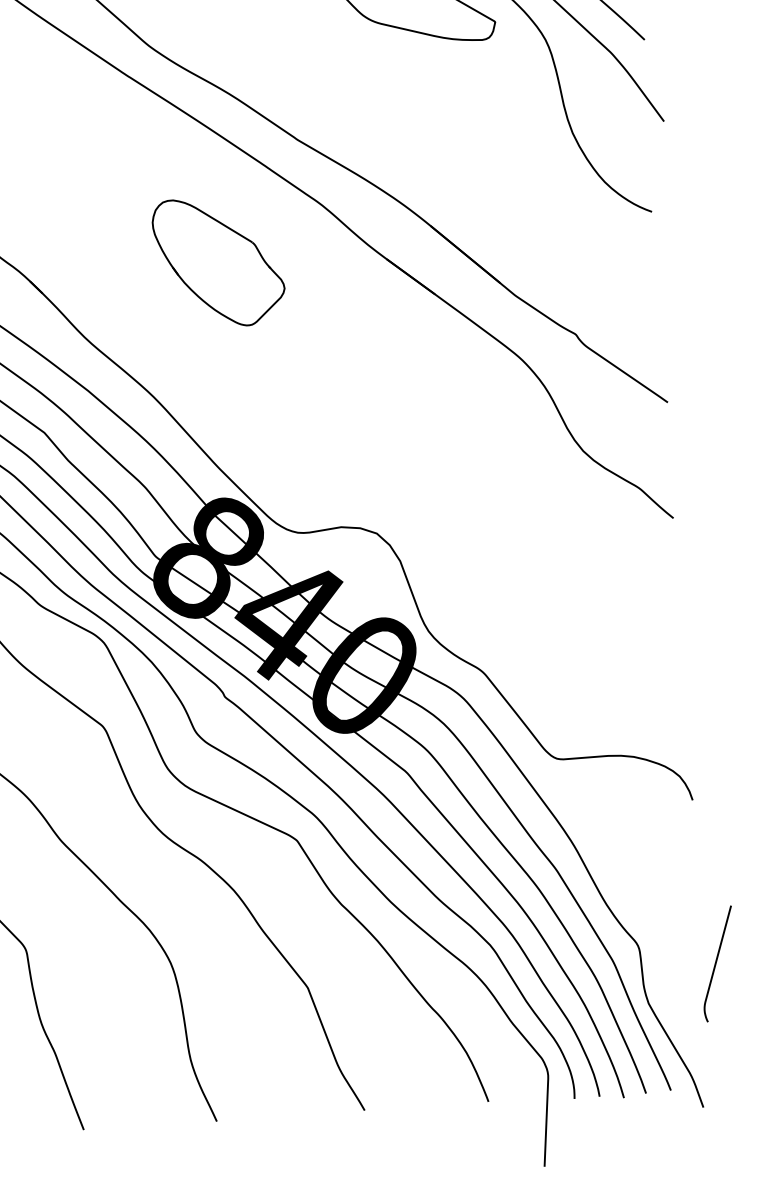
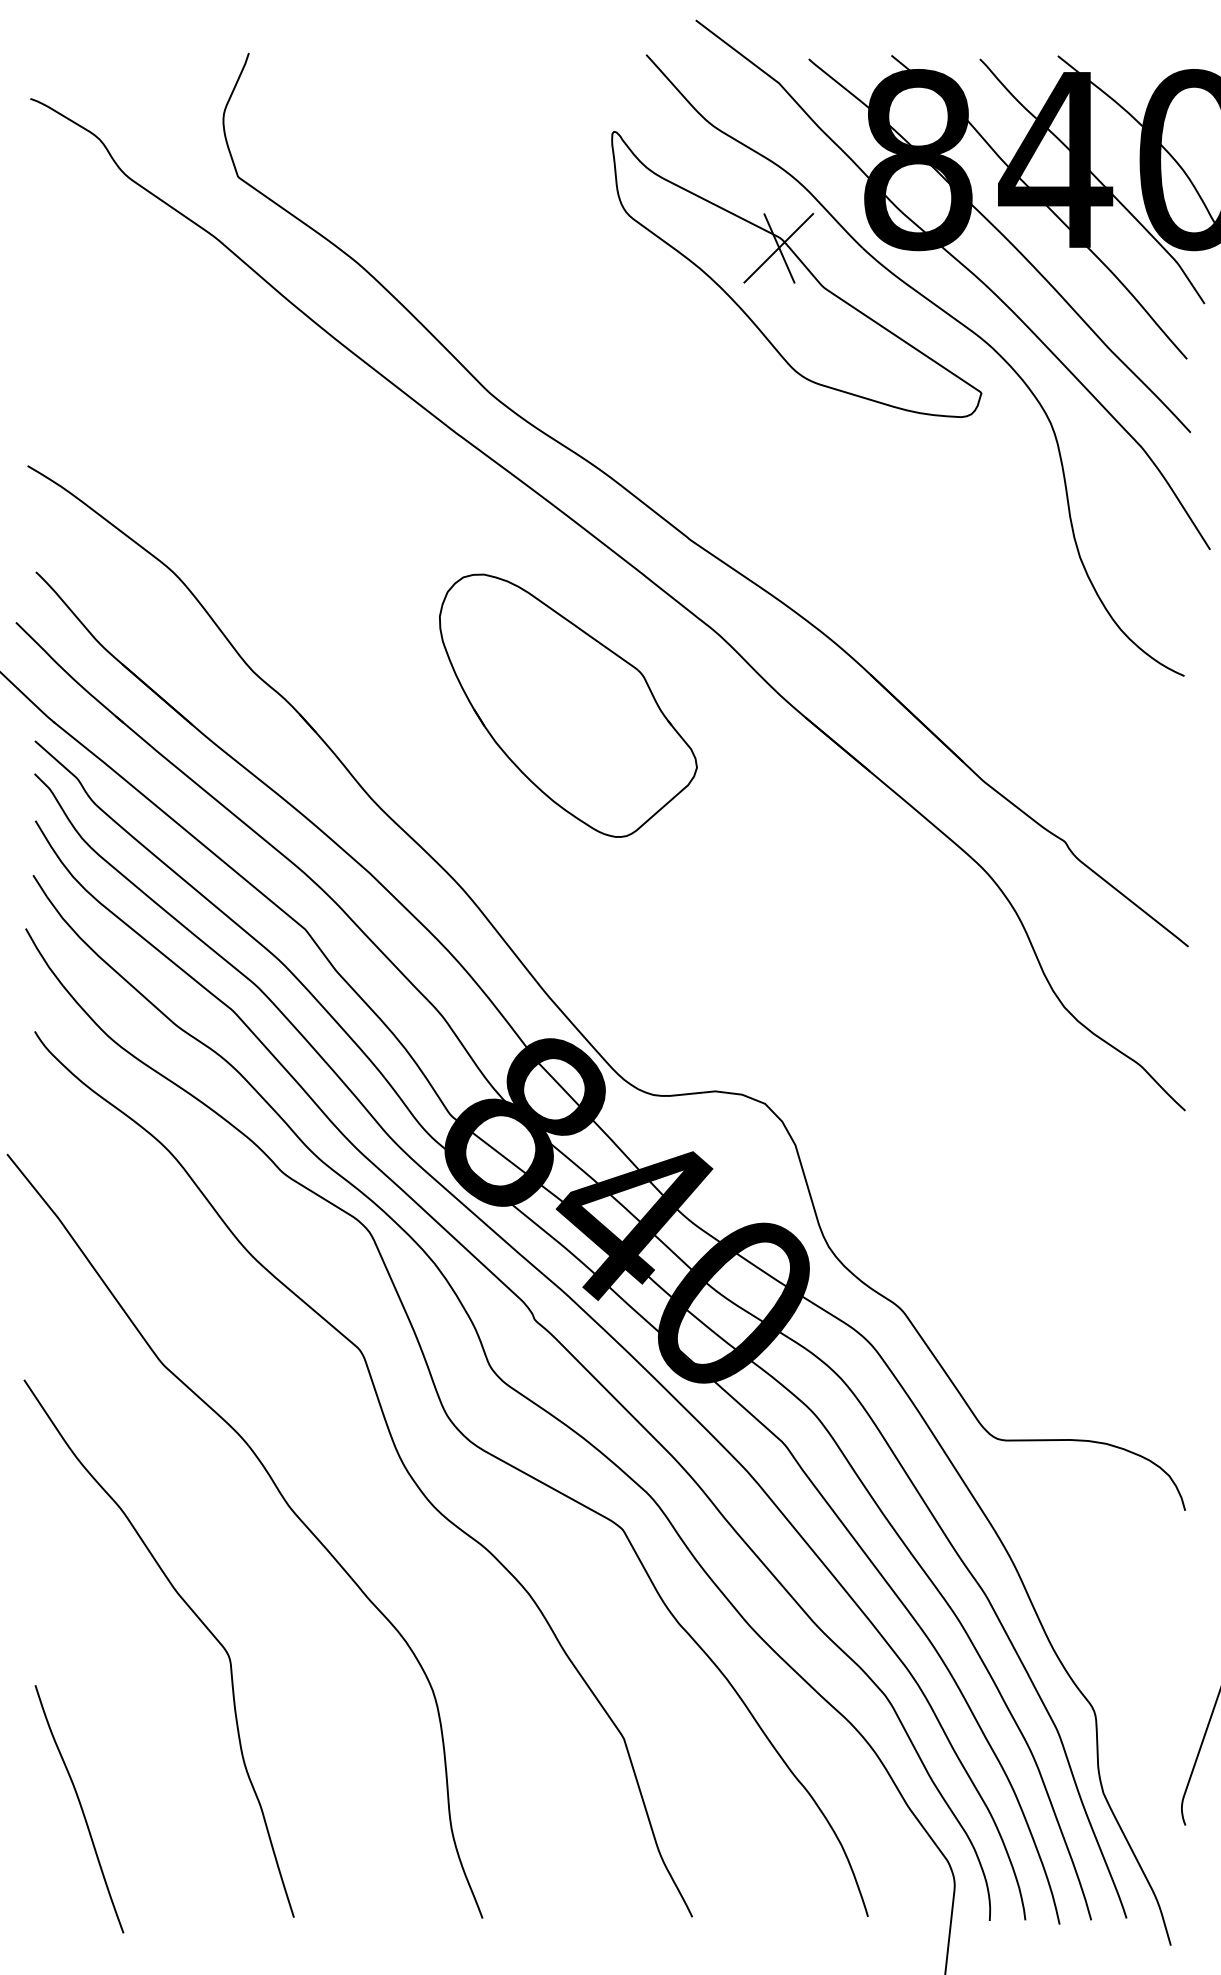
part: (219, 262) -> (568, 705), size x1.43

